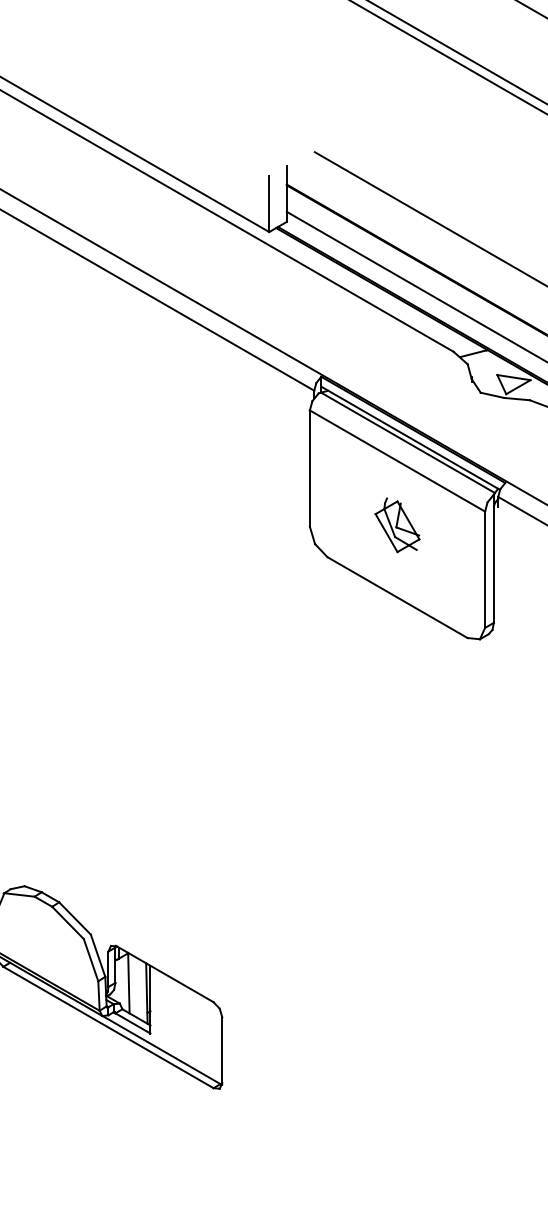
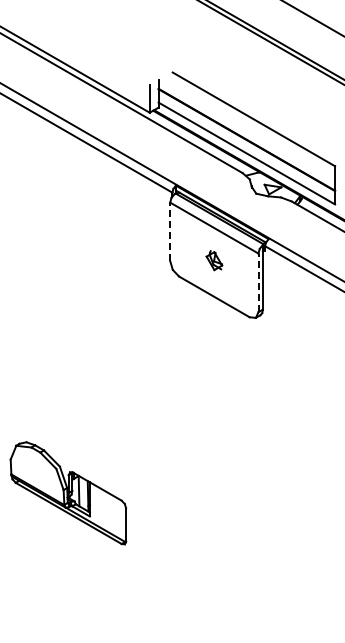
line: (310, 467) -> (170, 231), solid -> dashed
part: (397, 525) -> (214, 260), size x0.7
line: (485, 569) -> (258, 282), solid -> dashed

